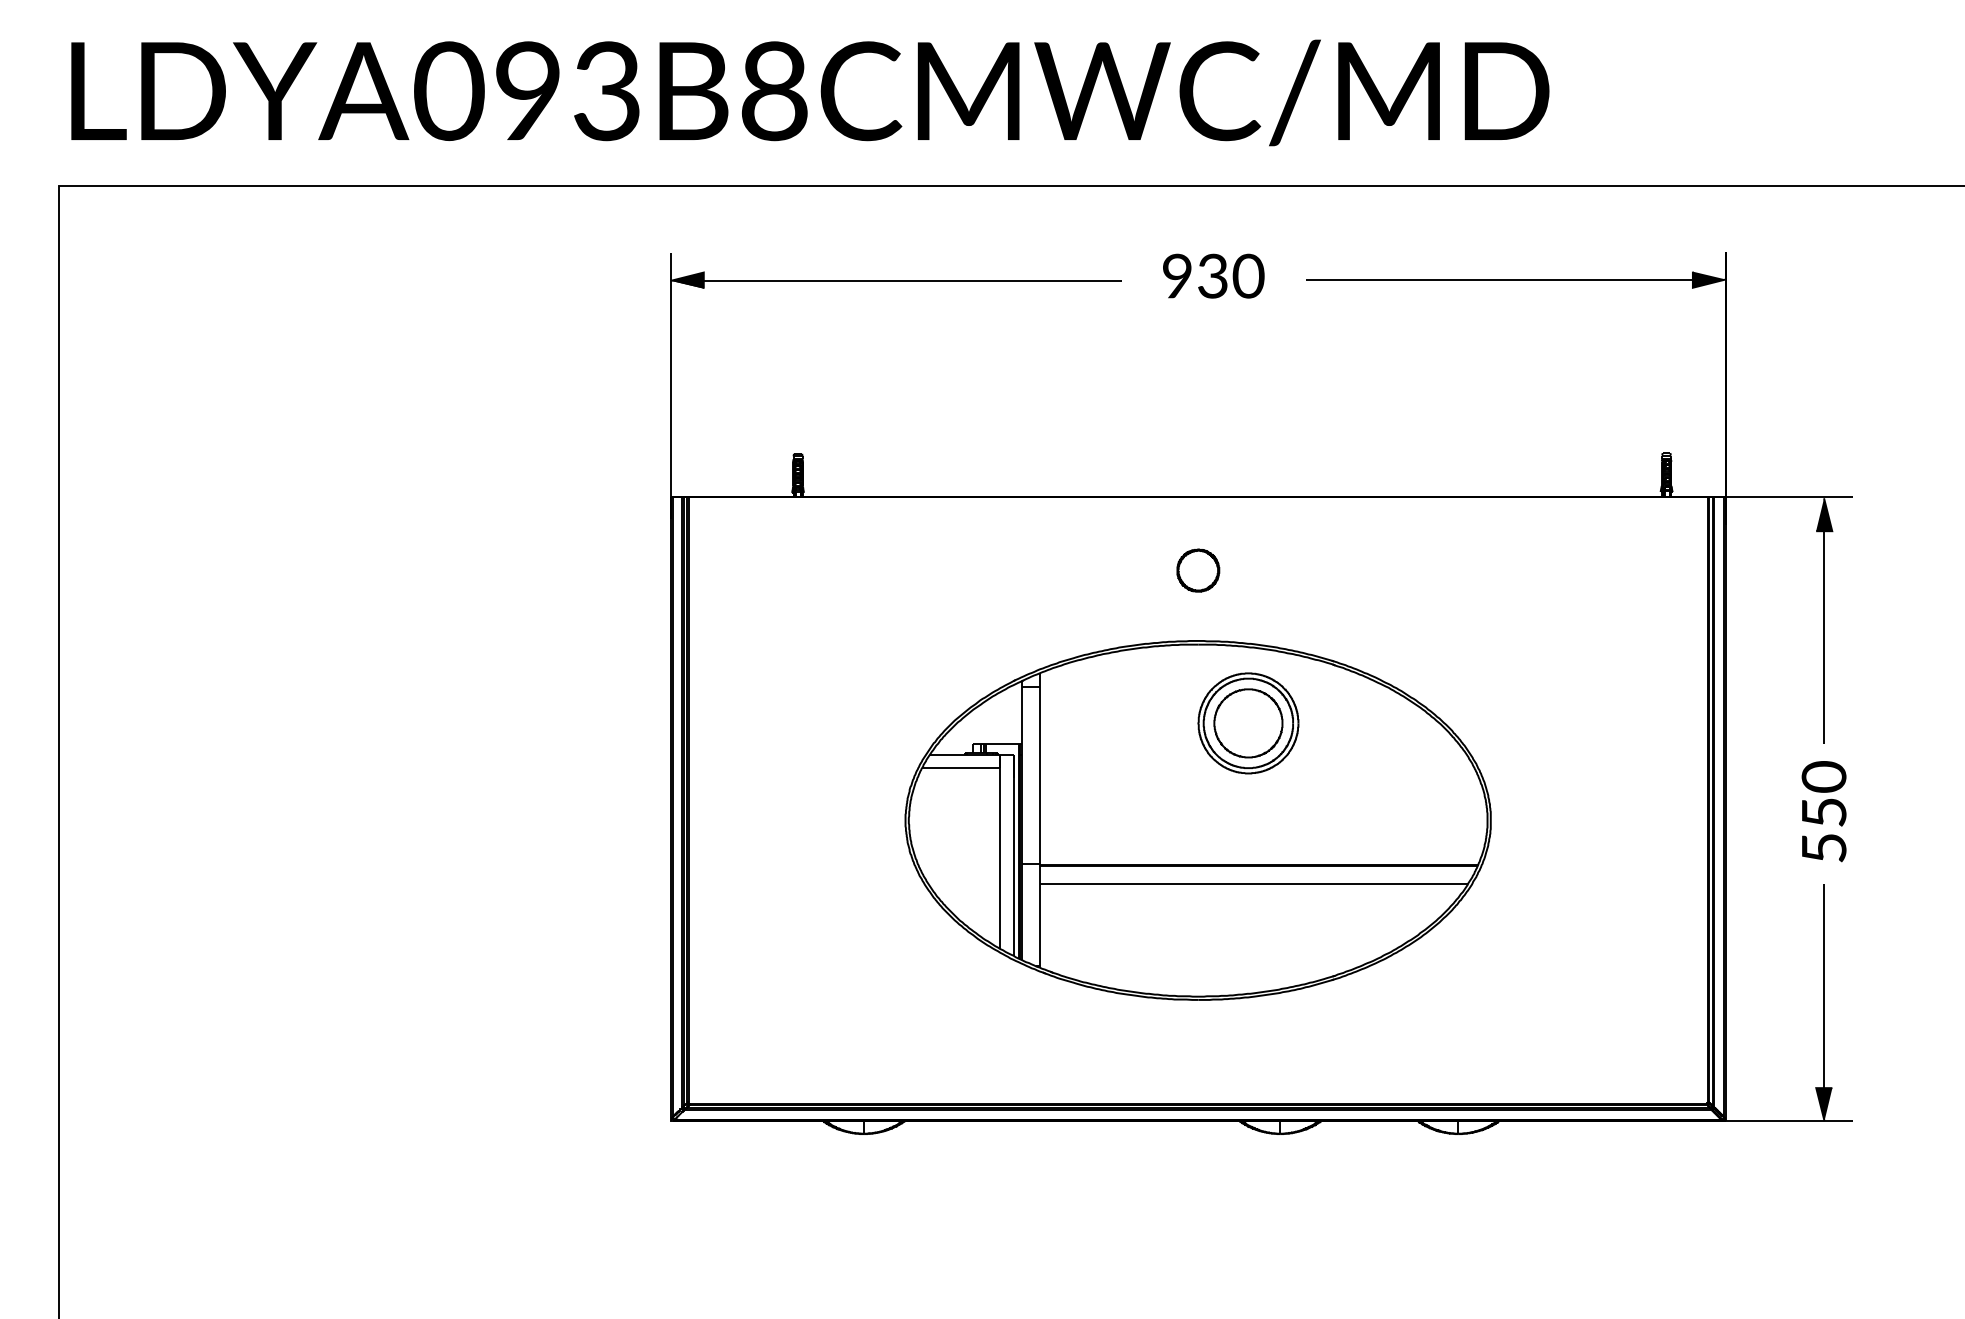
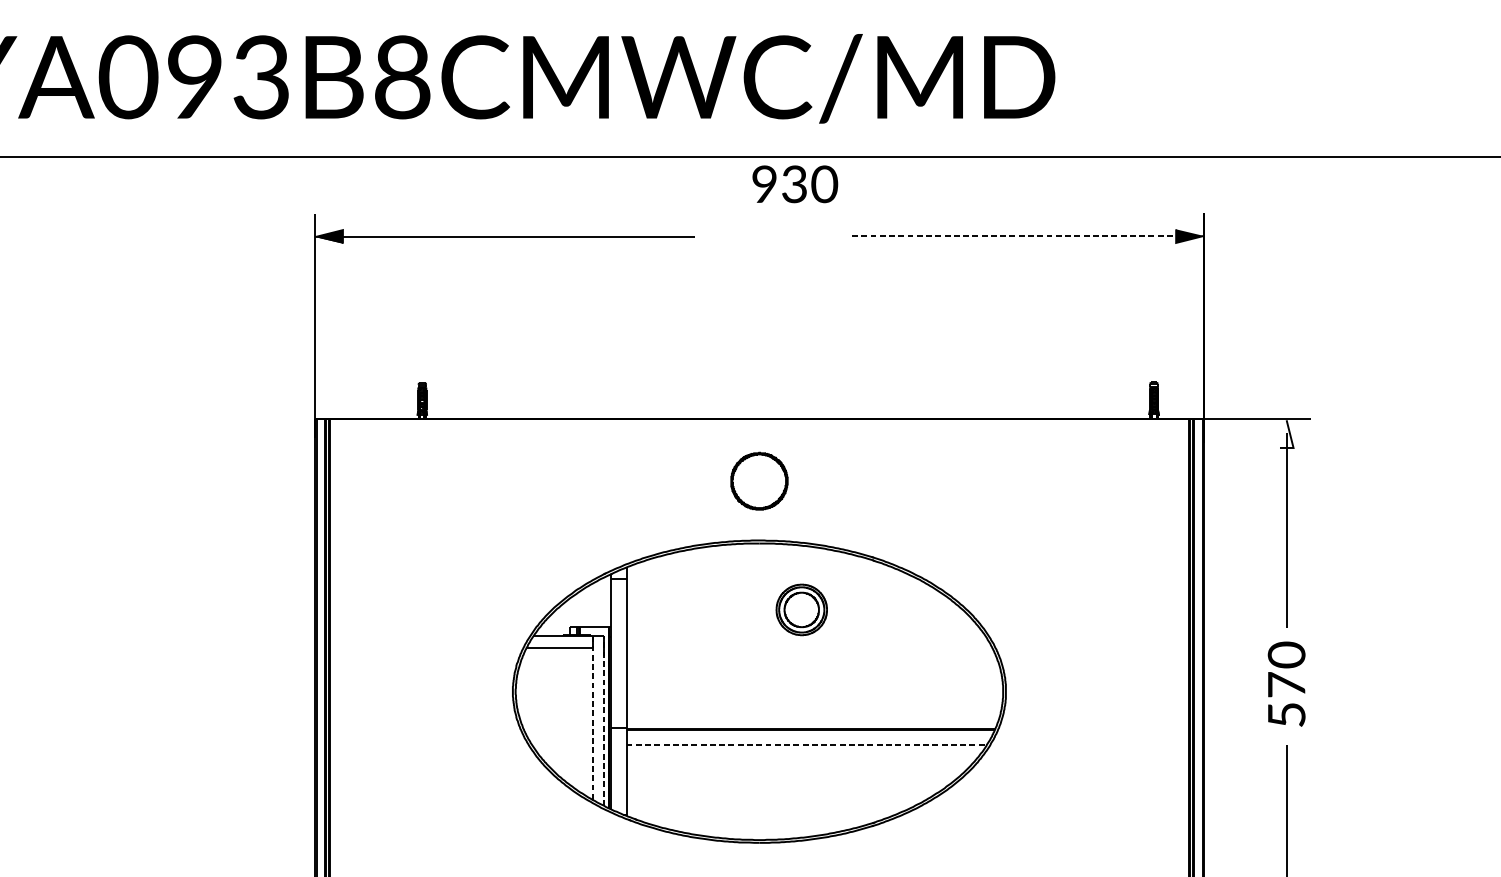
text: (1213, 275) -> (795, 183), moved
line: (1502, 279) -> (1015, 235), solid -> dashed
fill: (1824, 514) -> (1287, 433), removed
part: (1198, 570) -> (759, 481), size x1.6
part: (1248, 723) -> (801, 609), size x0.6
text: (1824, 811) -> (1287, 684), 550 -> 570
line: (1000, 851) -> (592, 717), solid -> dashed
line: (1013, 855) -> (603, 721), solid -> dashed
line: (1254, 884) -> (806, 745), solid -> dashed

